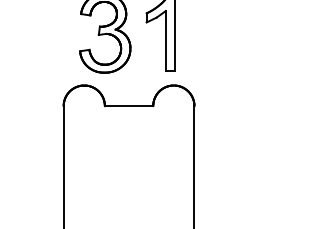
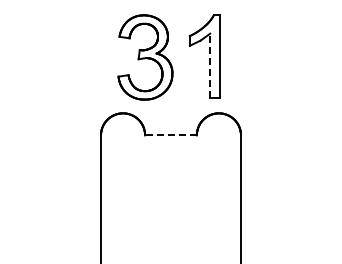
line: (165, 40) -> (210, 65), solid -> dashed
line: (128, 106) -> (170, 135), solid -> dashed

